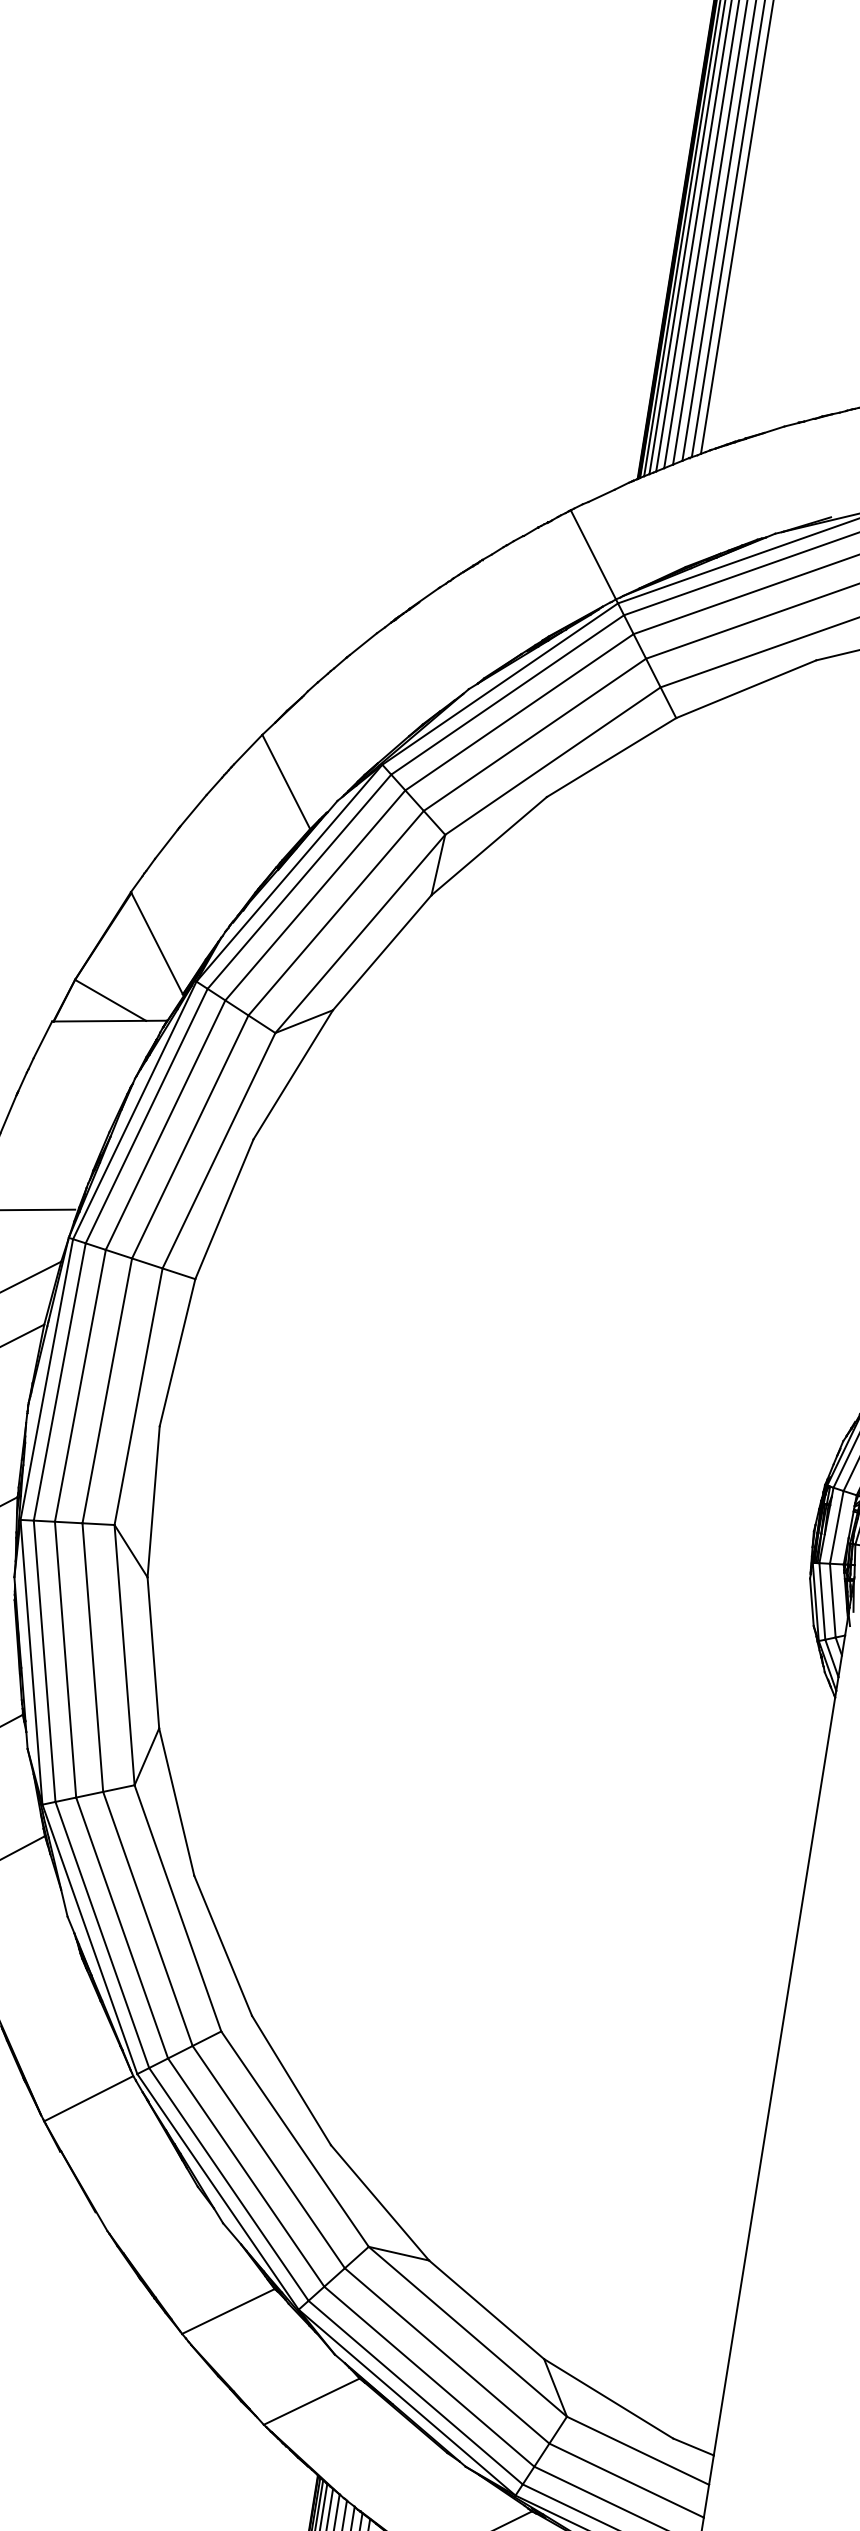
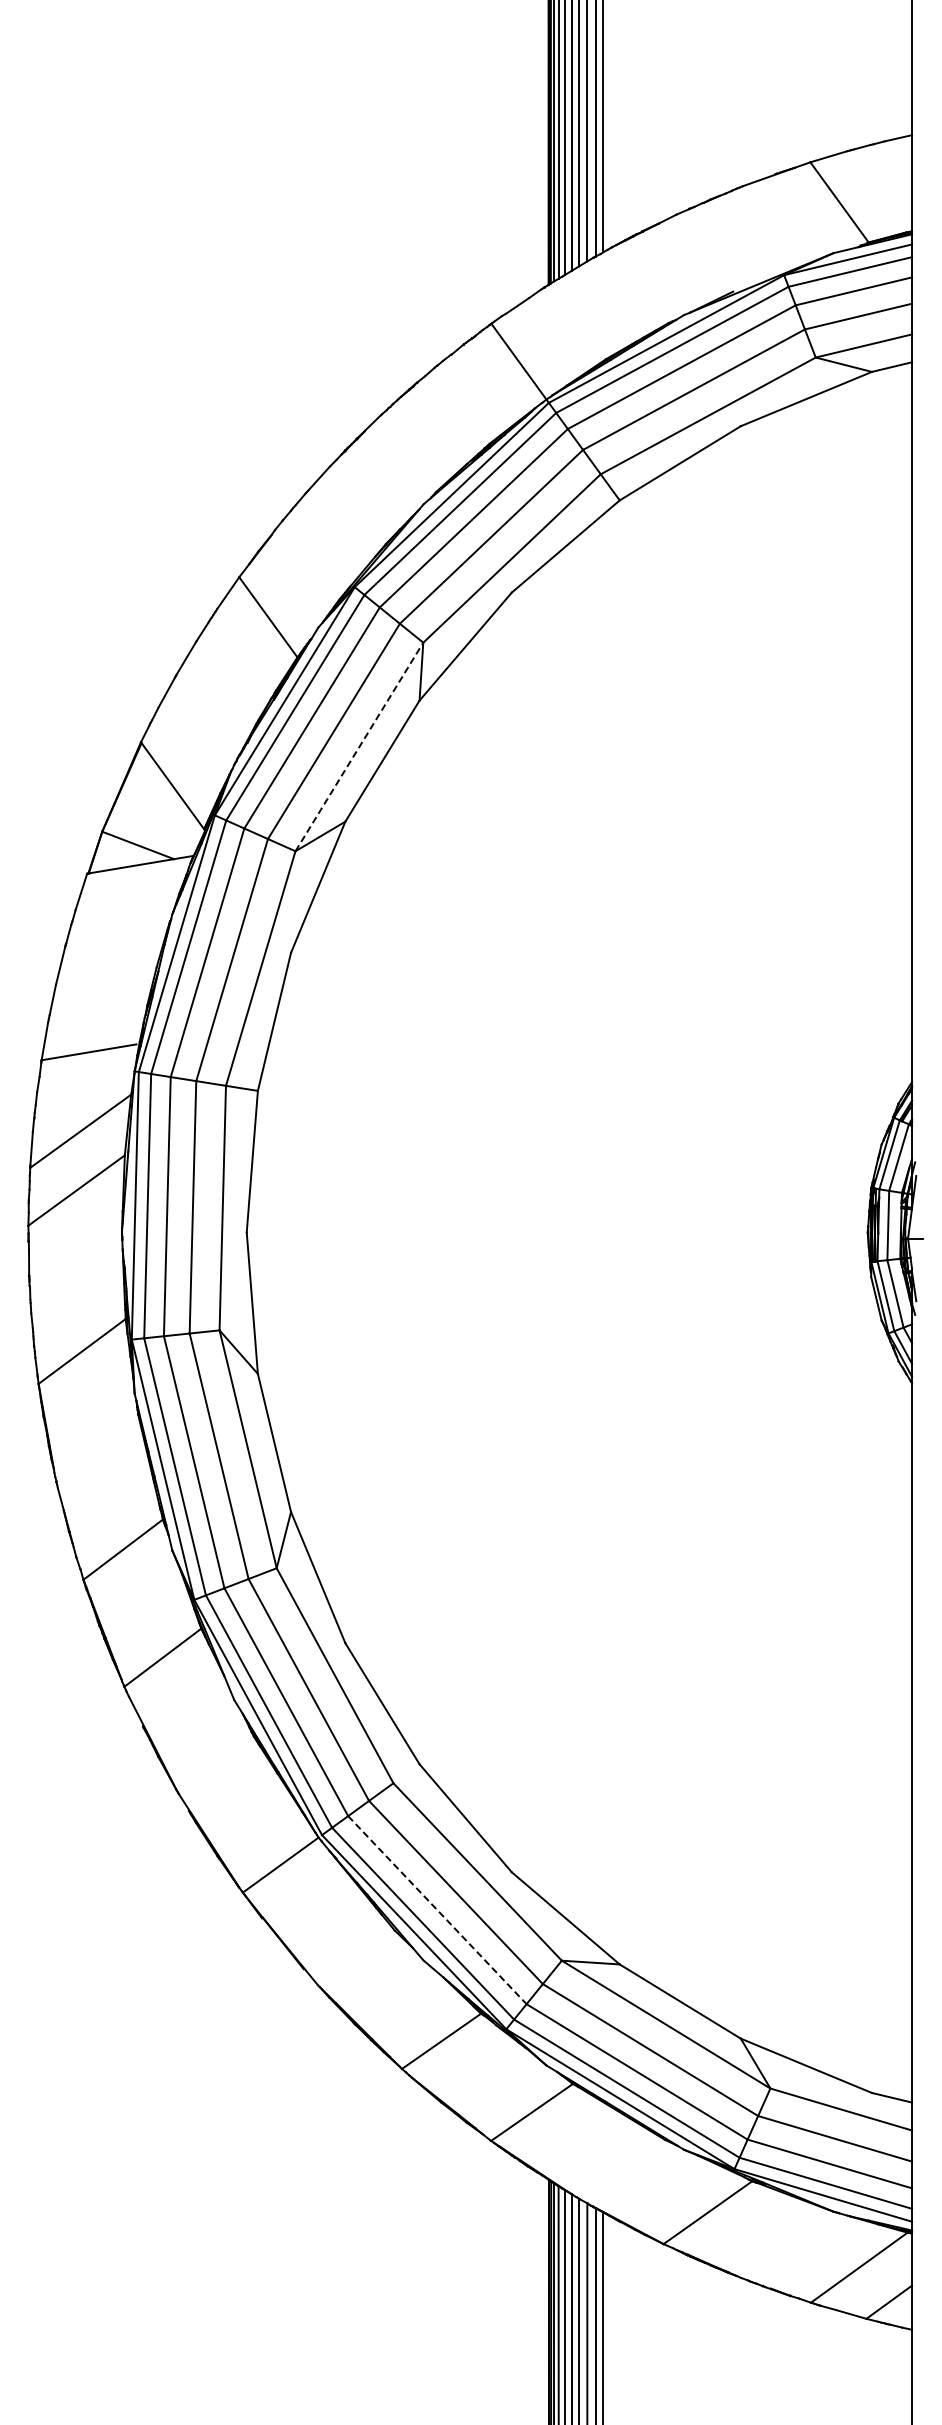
line: (360, 933) -> (359, 746), solid -> dashed
line: (246, 2172) -> (437, 1910), solid -> dashed

